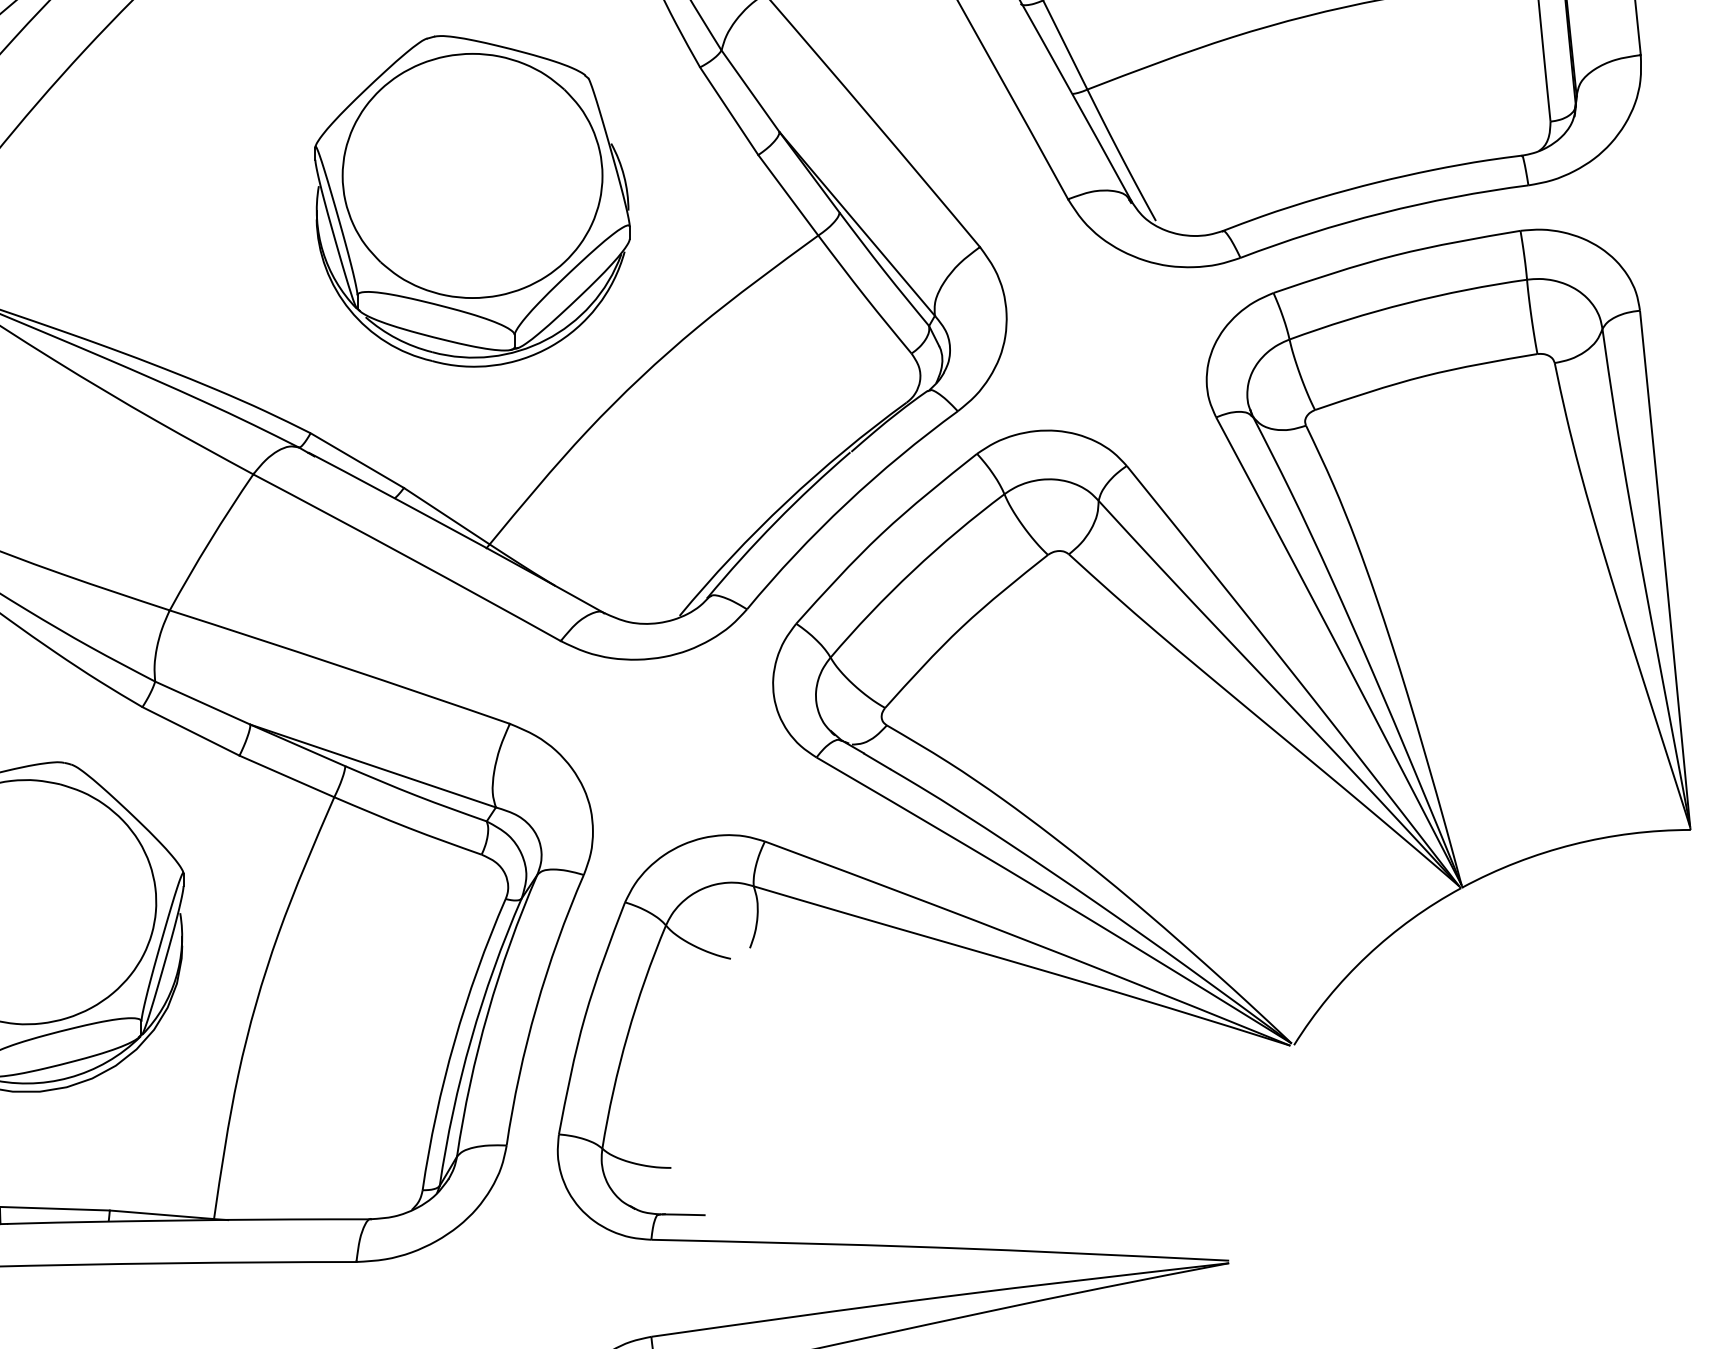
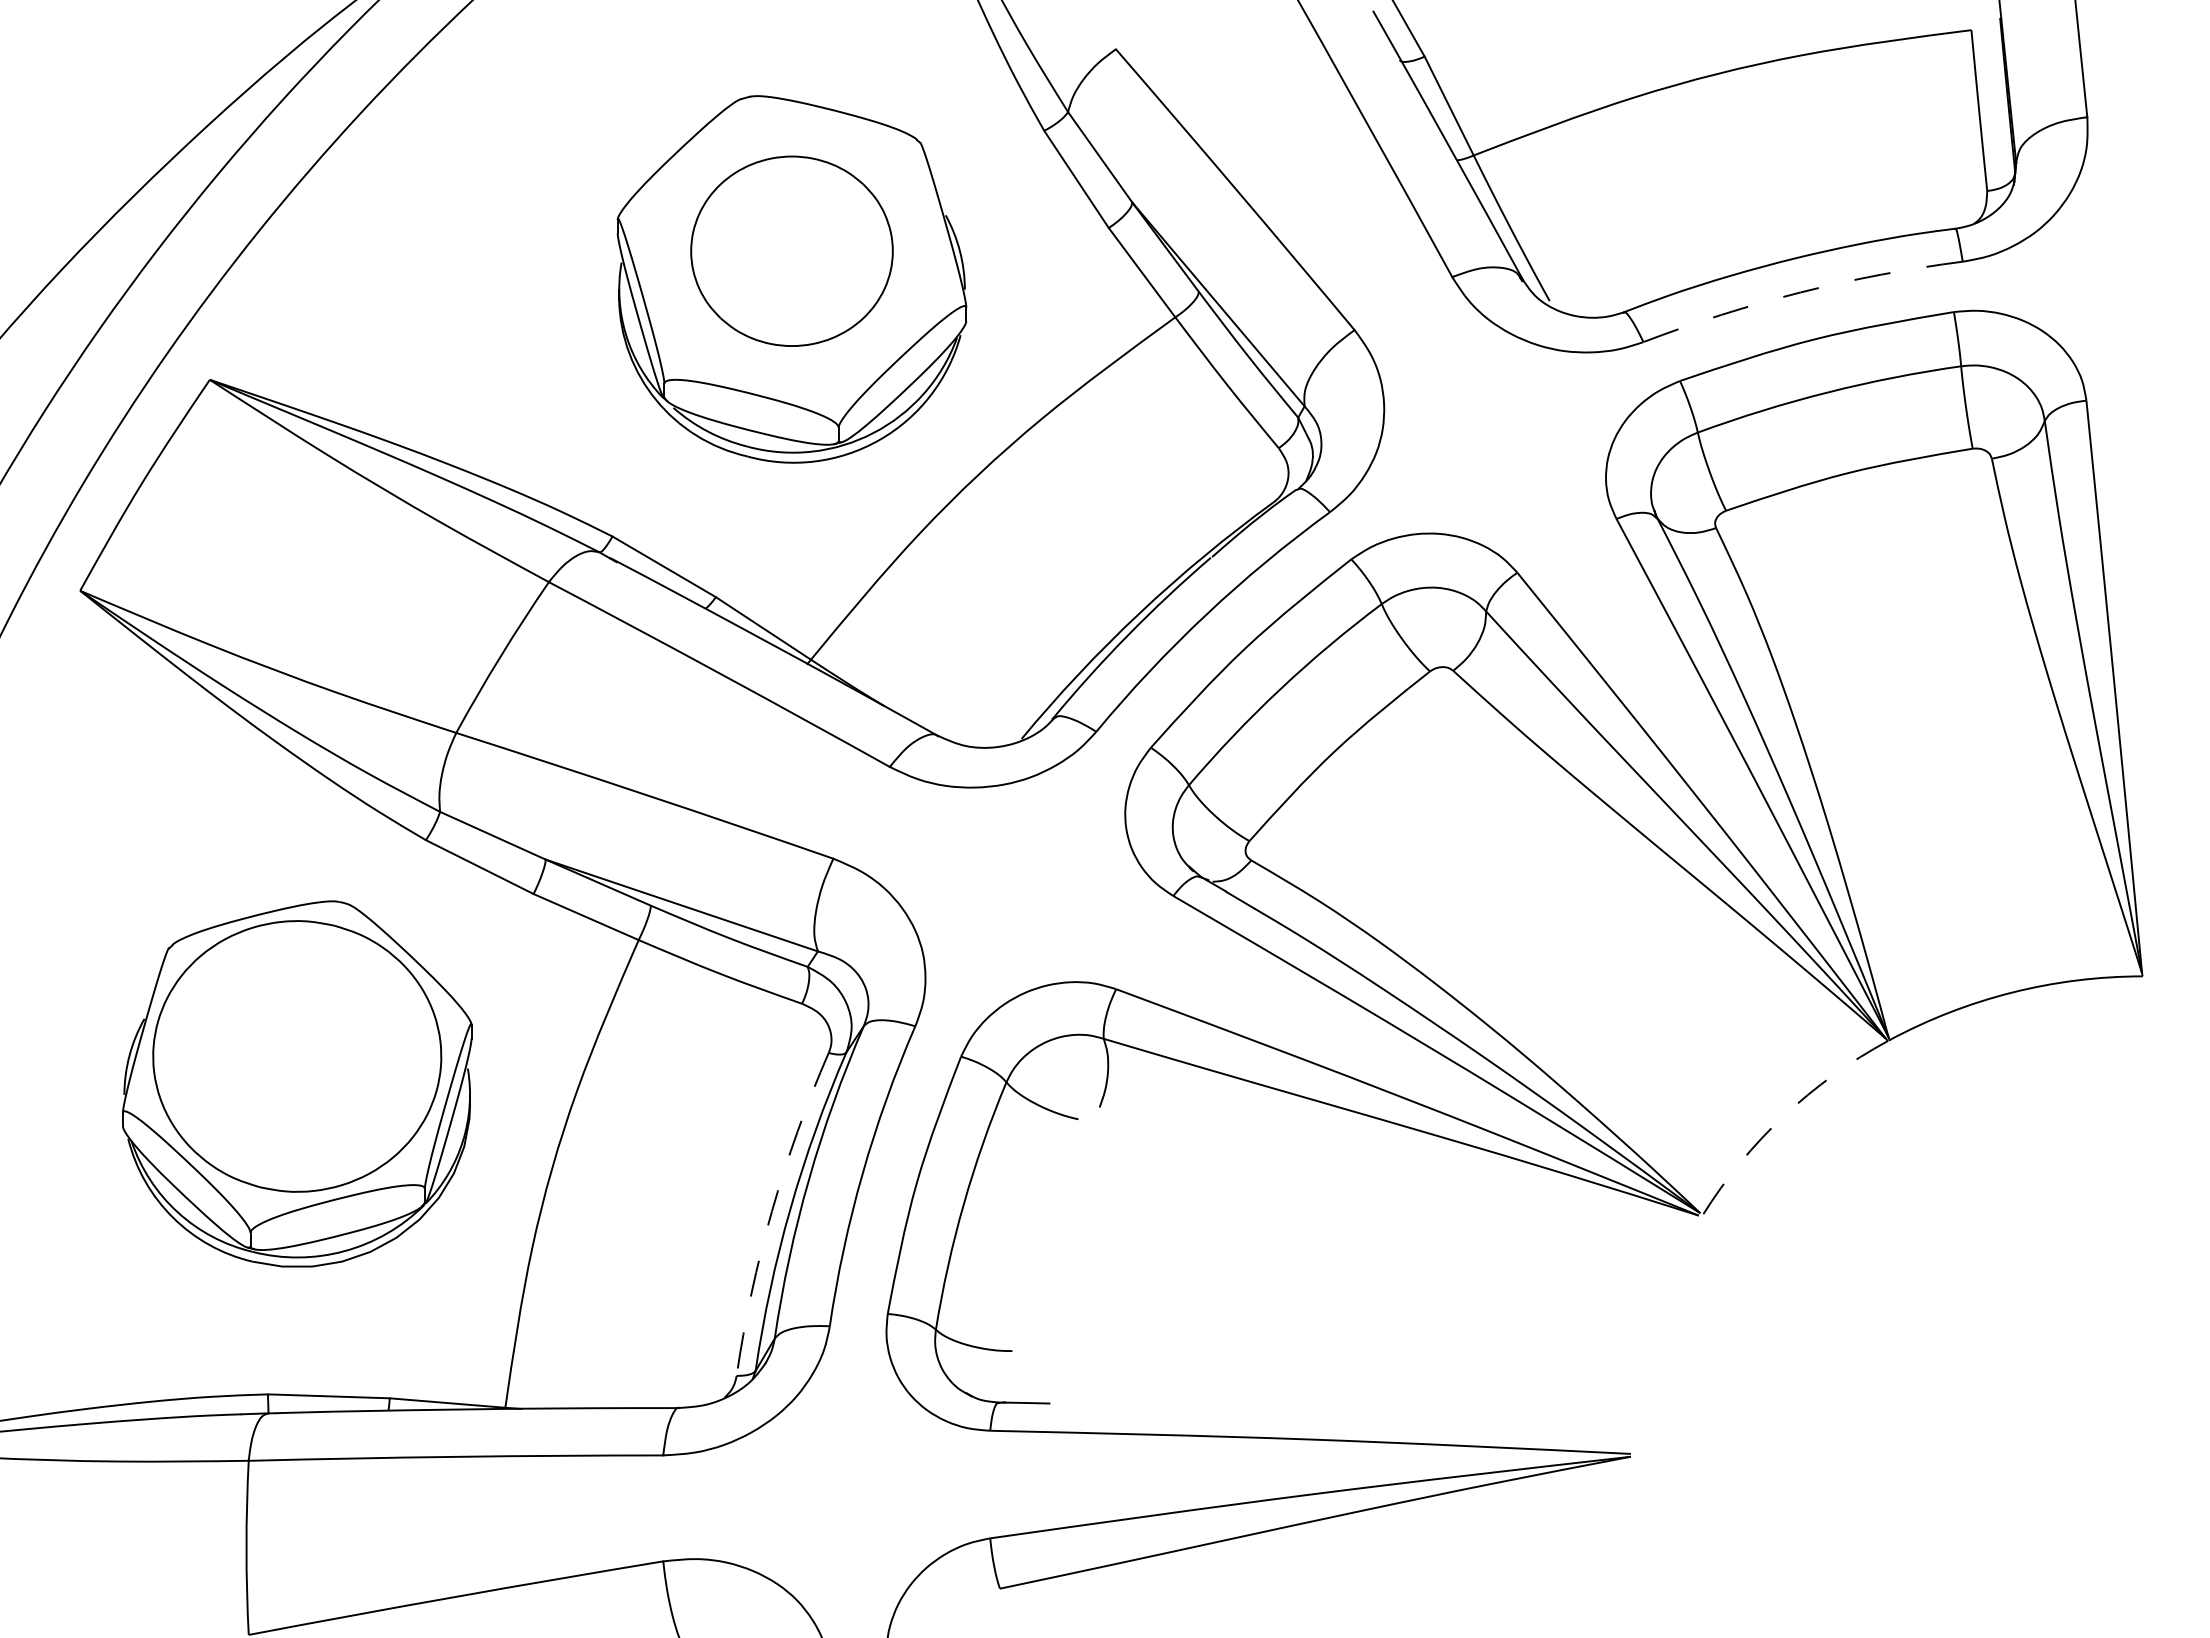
part: (472, 176) -> (791, 251), size x0.7
arc: (1382, 213) -> (1800, 292), solid -> dashed
arc: (1367, 955) -> (1784, 1115), solid -> dashed
arc: (454, 1042) -> (771, 1211), solid -> dashed

